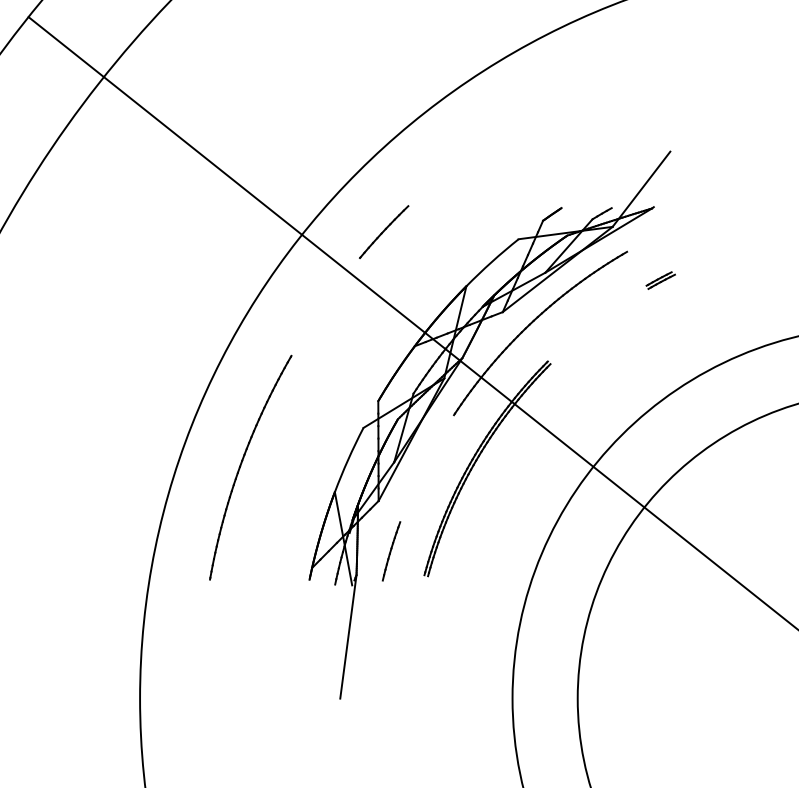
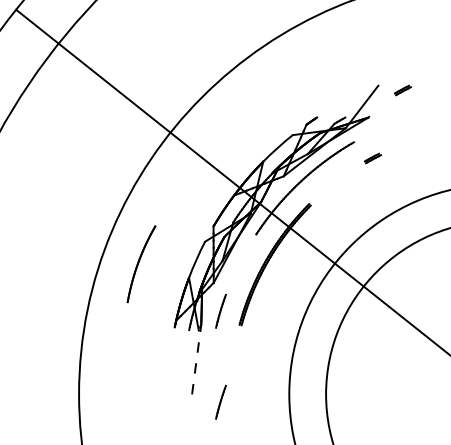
part: (713, 160) -> (402, 90), added
line: (383, 230) -> (216, 130), removed
part: (250, 468) -> (141, 264), size x0.6
line: (348, 636) -> (196, 359), solid -> dashed
line: (390, 711) -> (220, 401), added

